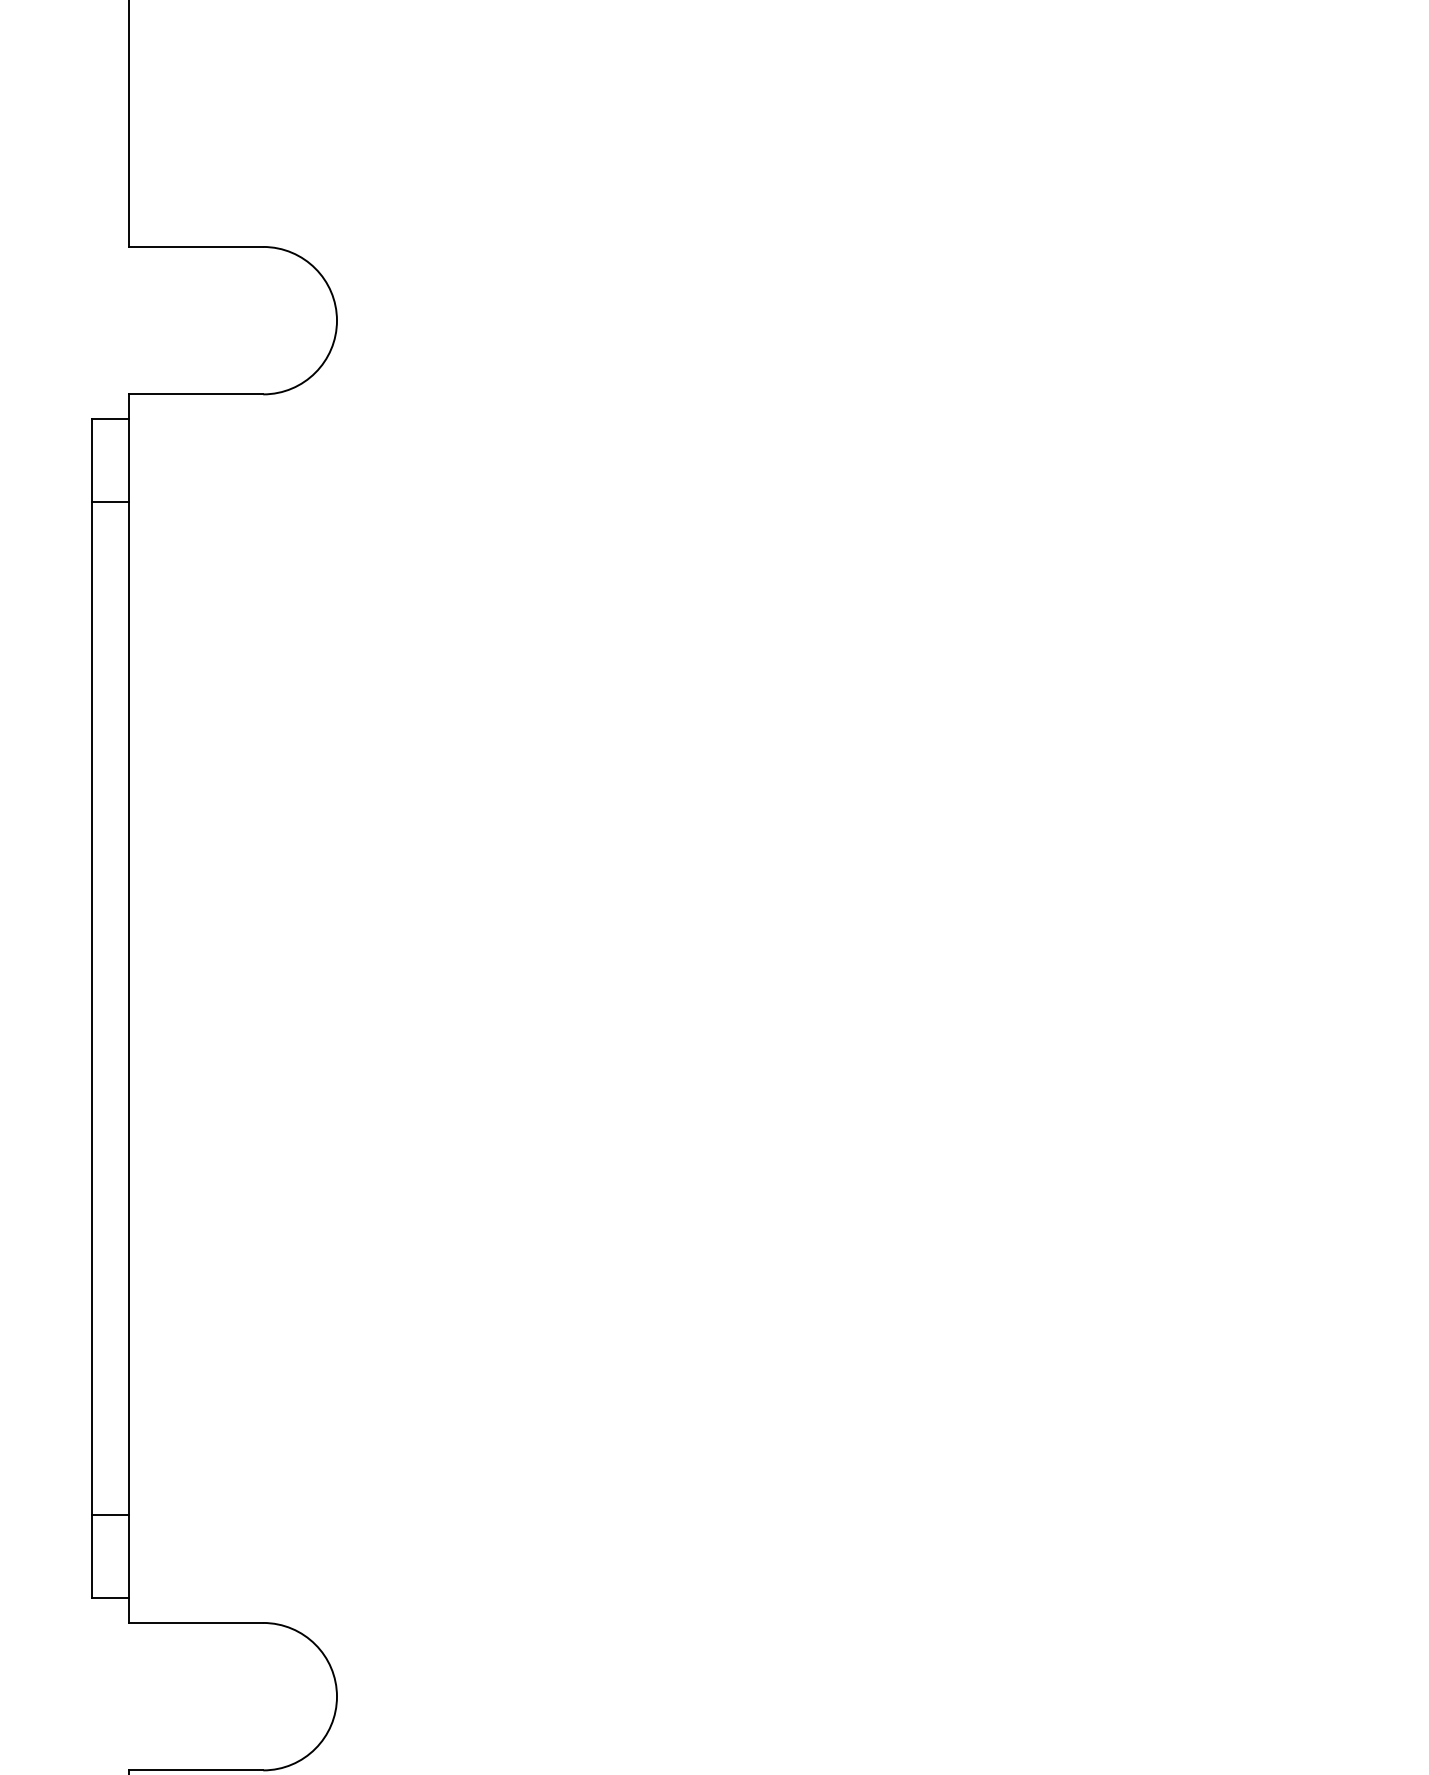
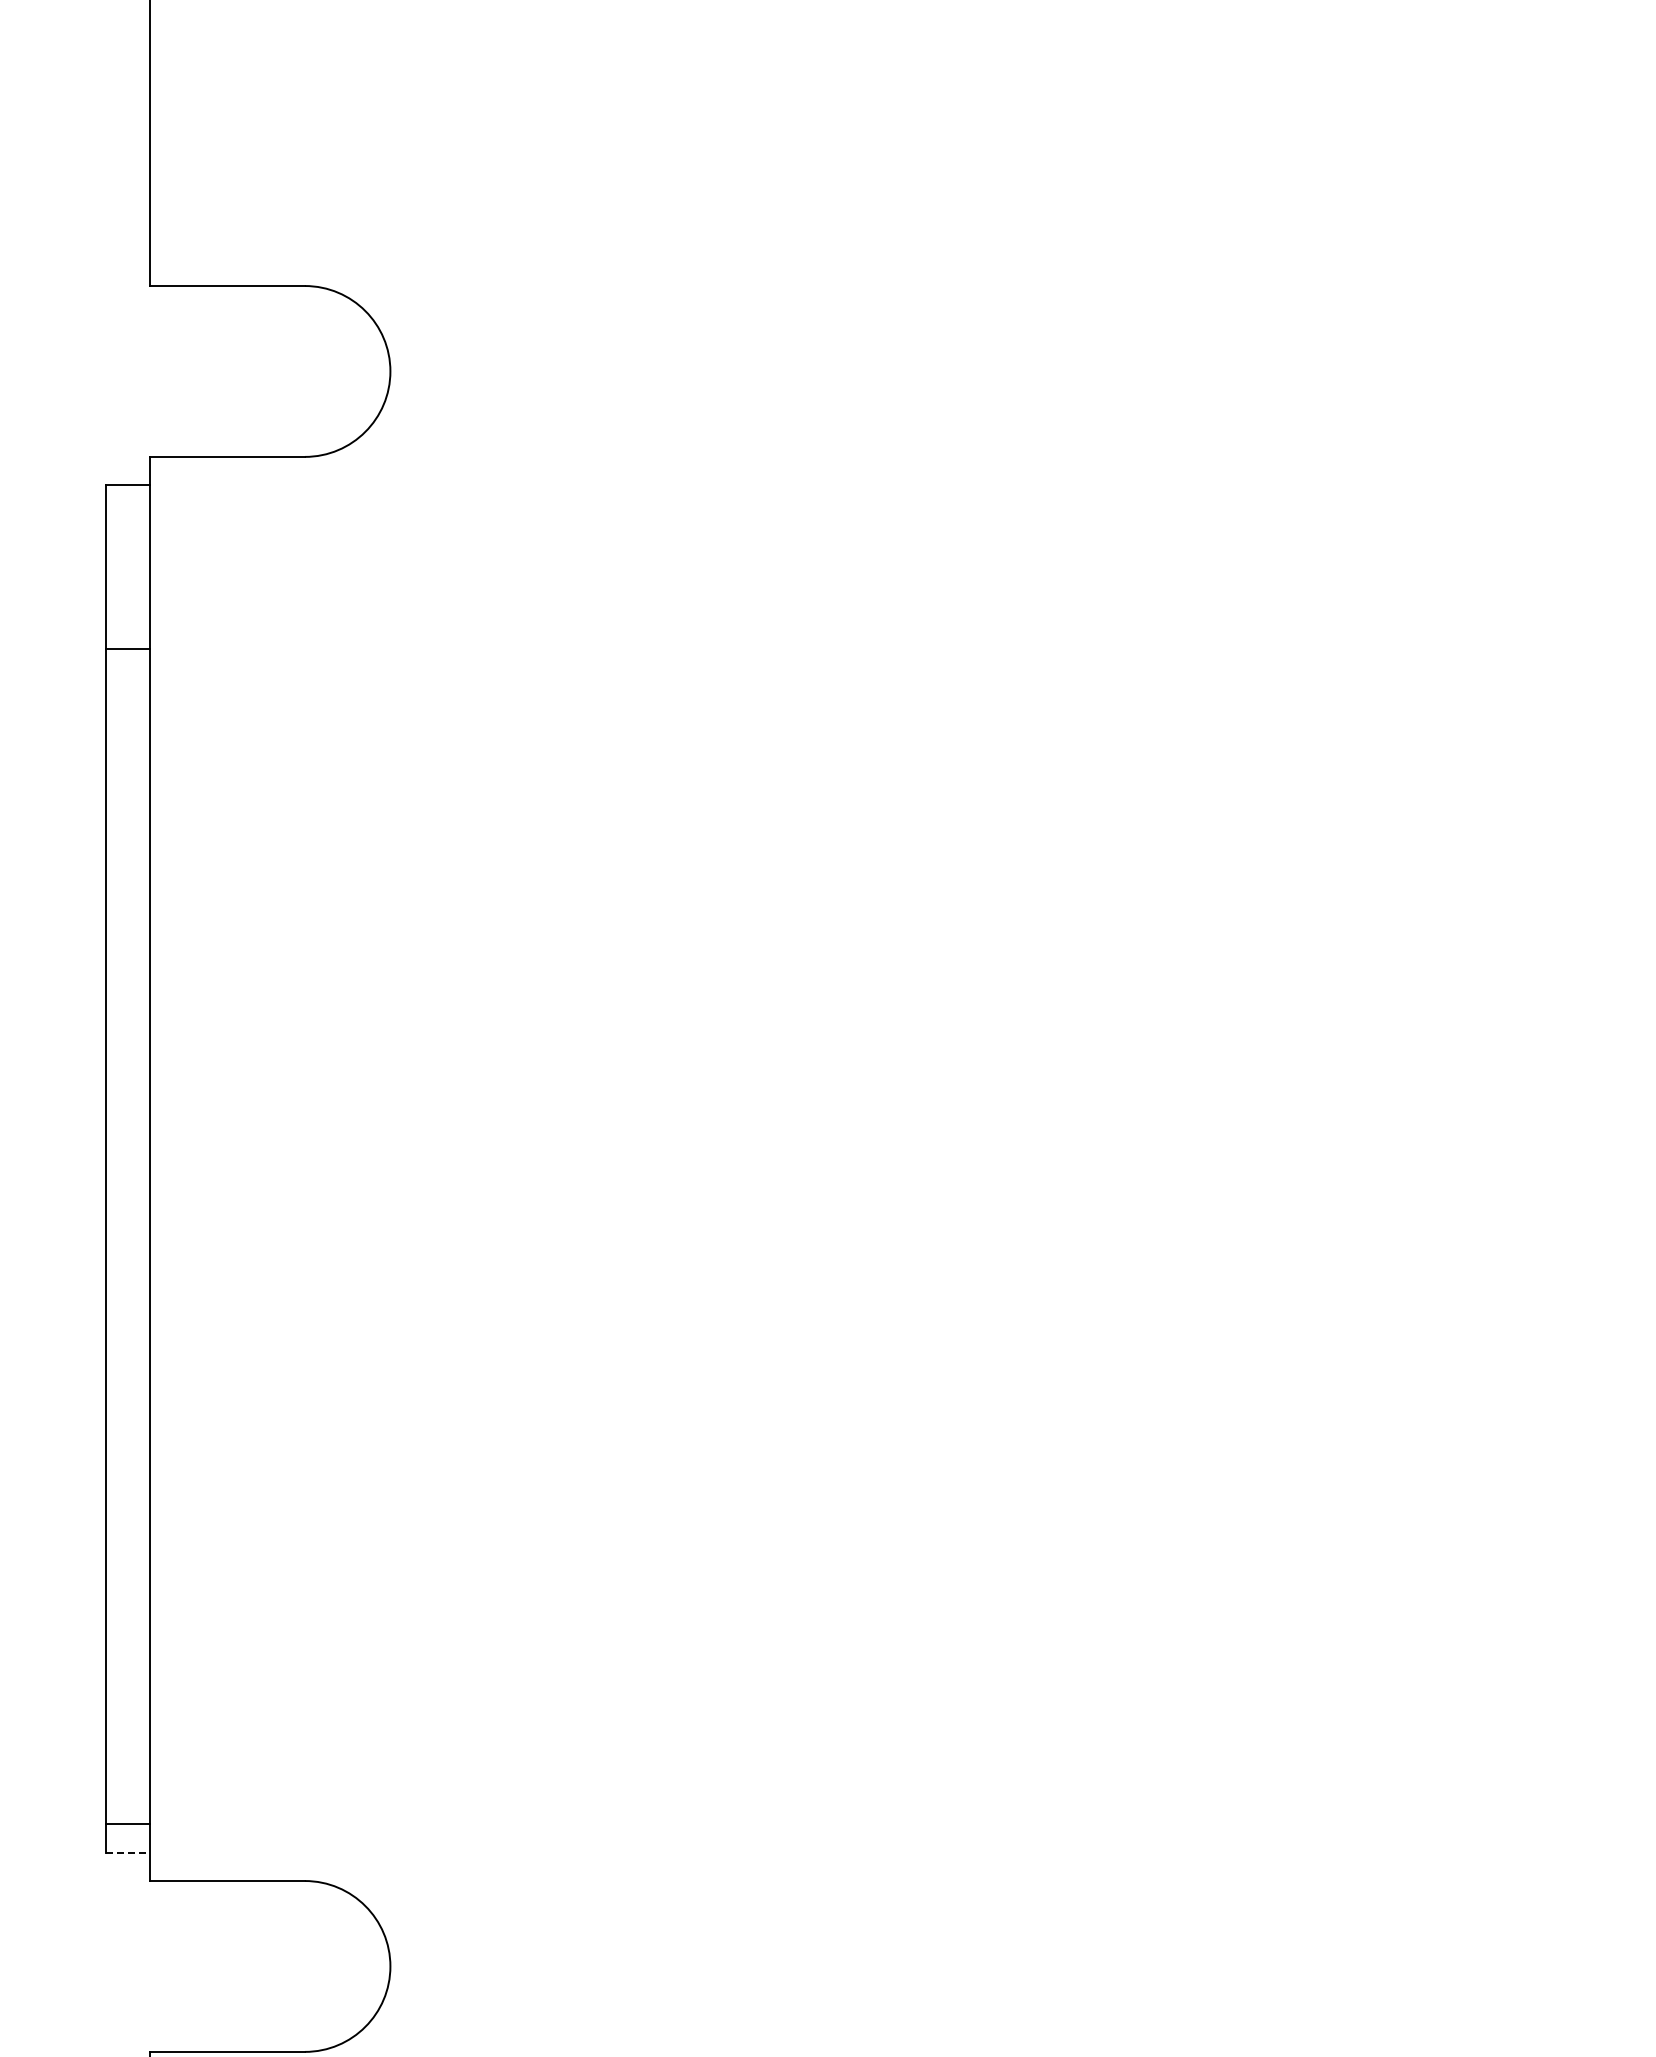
line: (110, 501) -> (127, 648), moved
line: (110, 1515) -> (127, 1824), moved
line: (110, 1598) -> (127, 1852), solid -> dashed

